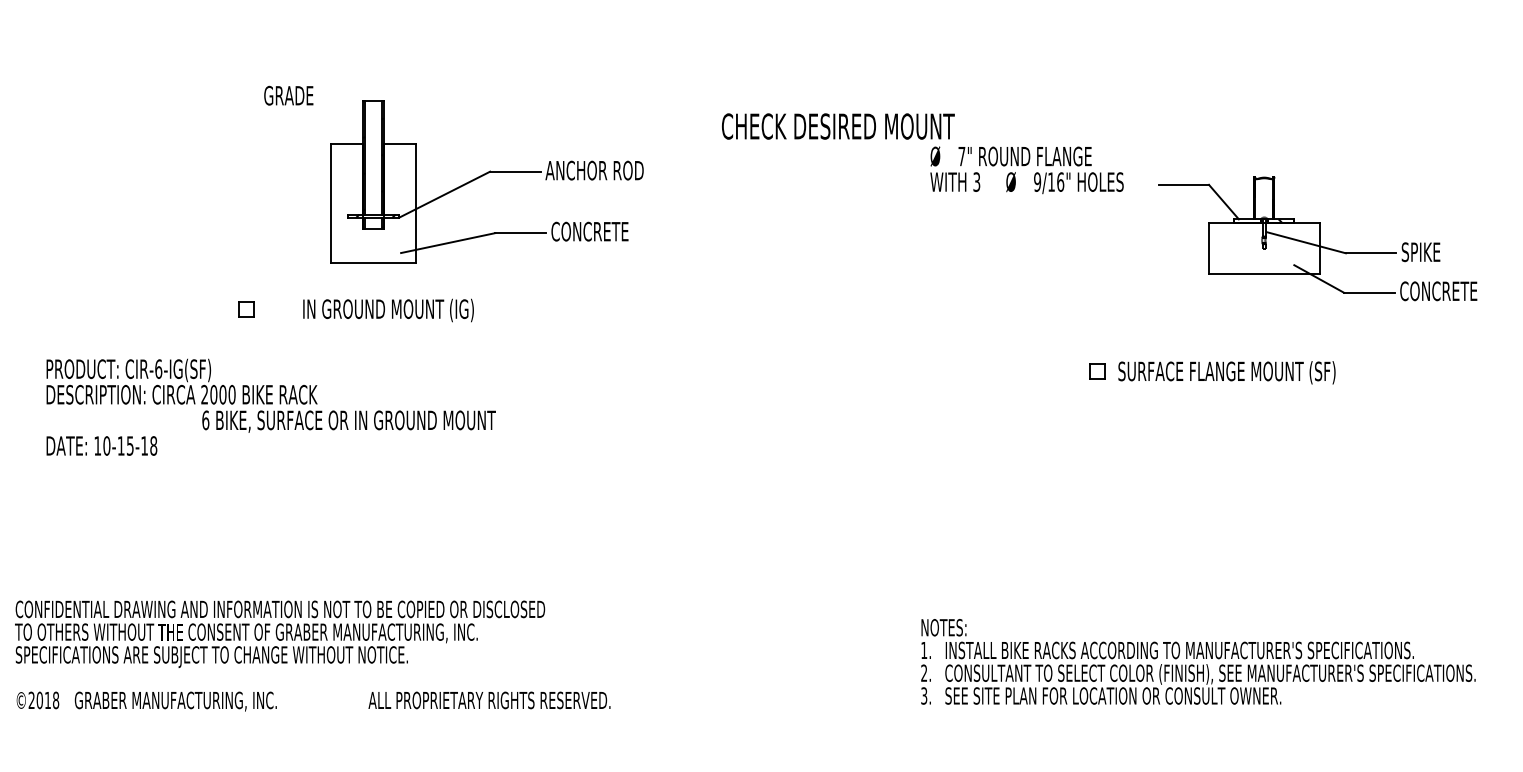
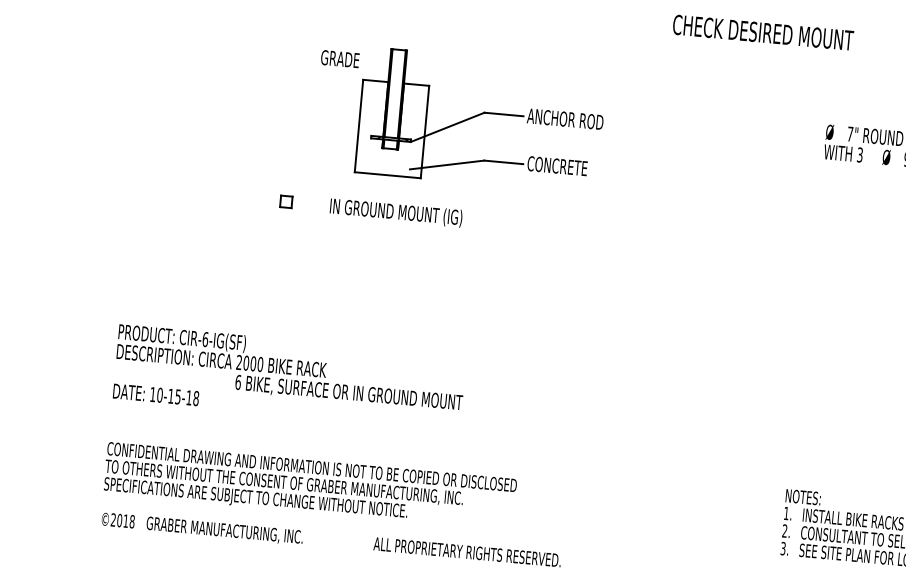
text: (288, 95) -> (340, 58), moved
text: (838, 126) -> (763, 32), moved
text: (270, 406) -> (289, 376), moved
text: (312, 655) -> (333, 505), moved

